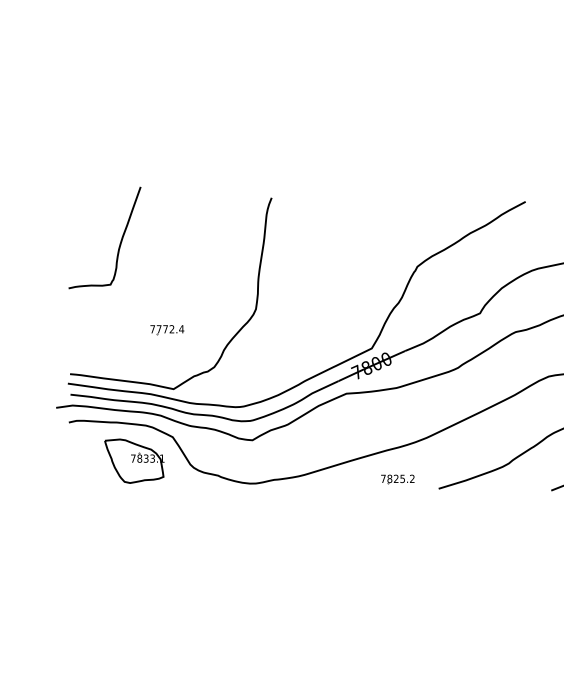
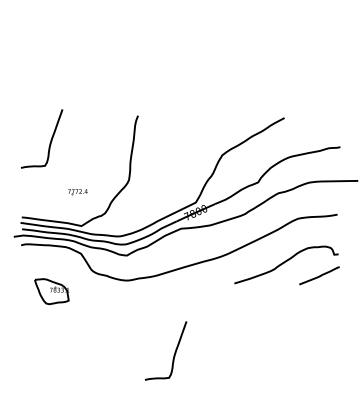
part: (133, 460) -> (51, 291), moved
part: (397, 480) -> (210, 278), removed
curve: (334, 606) -> (174, 351), added

